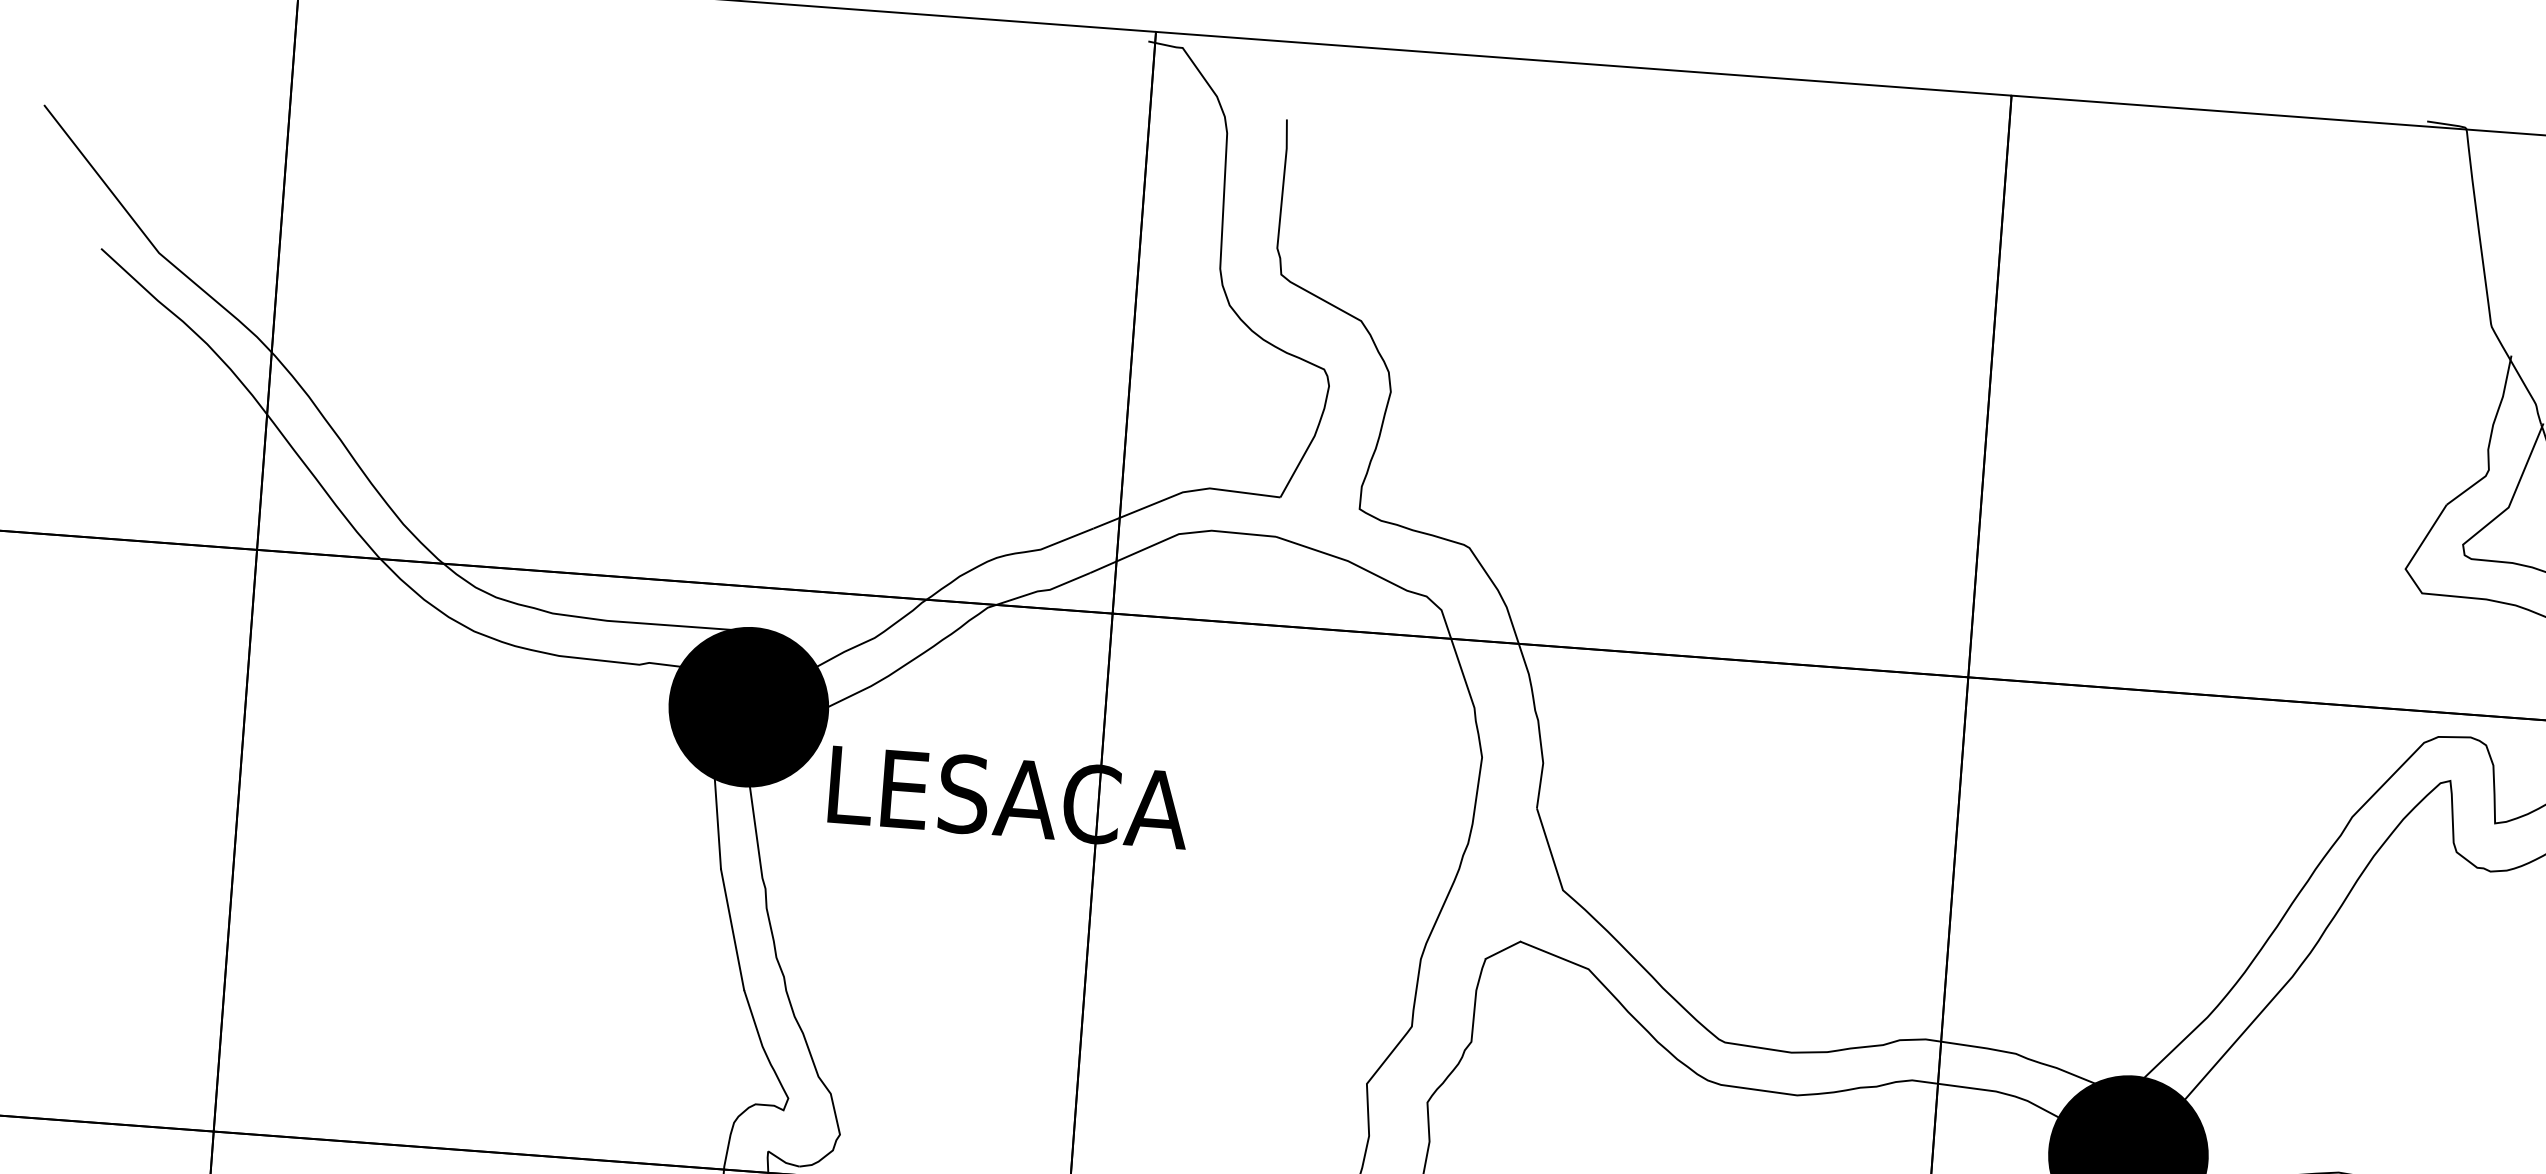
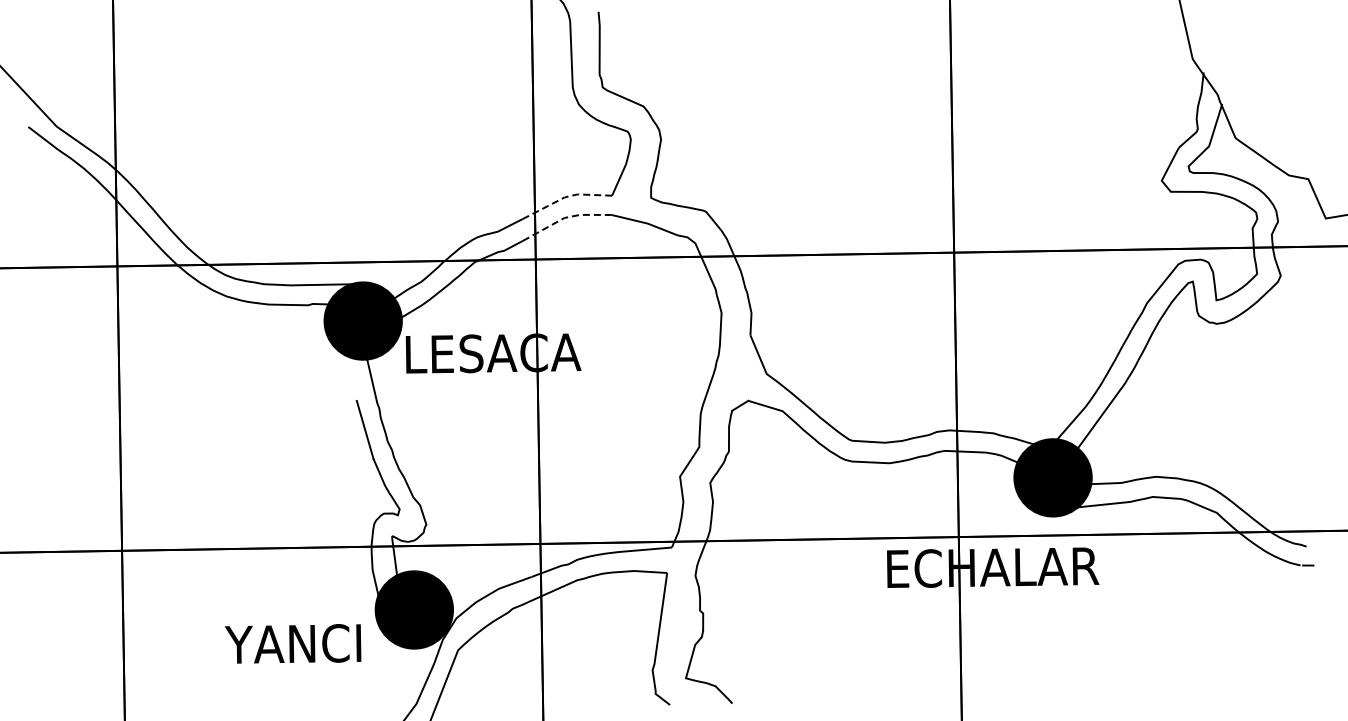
line: (1184, 492) -> (565, 197), solid -> dashed
line: (1181, 533) -> (565, 217), solid -> dashed
line: (716, 822) -> (352, 378), removed

